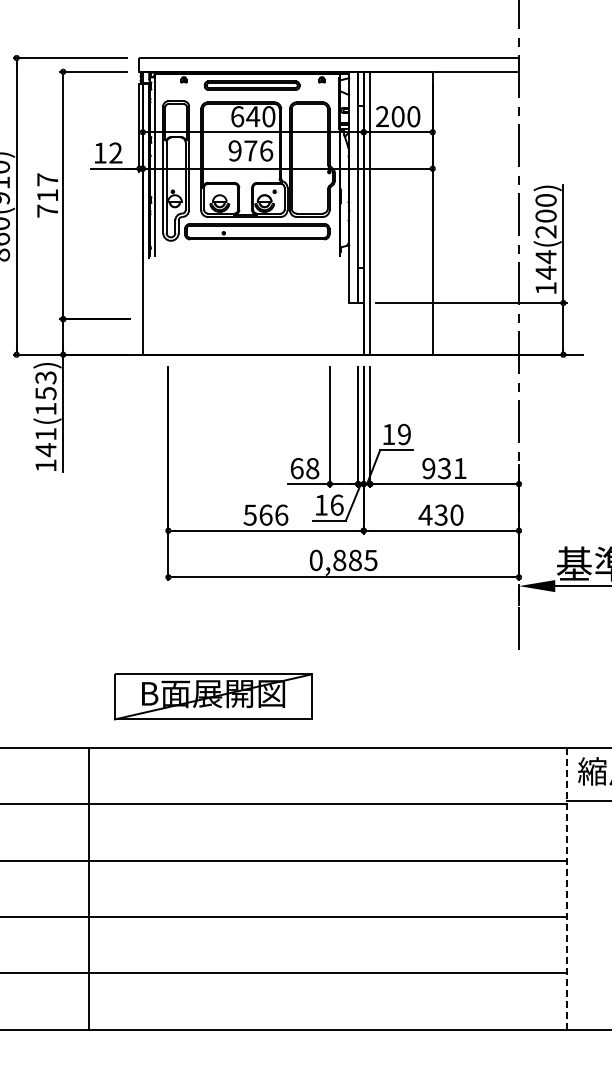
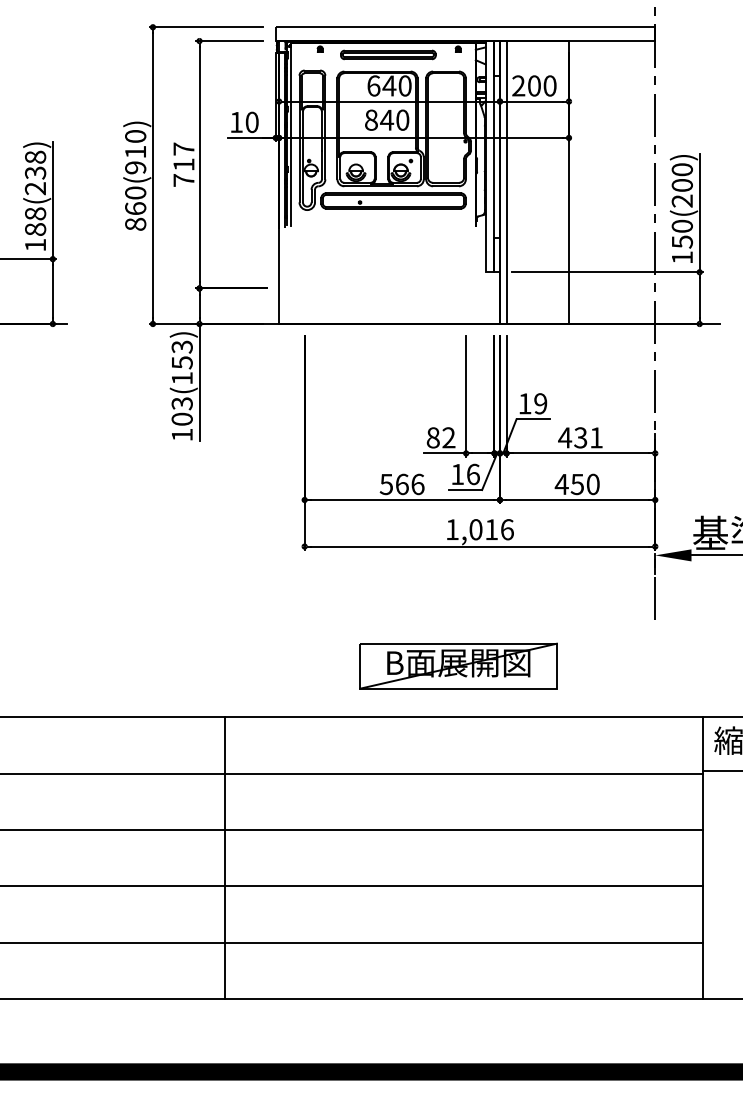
text: (251, 150) -> (387, 119), 976 -> 840
text: (115, 153) -> (251, 122), 12 -> 10
text: (546, 265) -> (682, 234), 144(200) -> 150(200)
text: (45, 442) -> (181, 411), 141(153) -> 103(153)
text: (304, 468) -> (440, 437), 68 -> 82
text: (429, 468) -> (565, 437), 931 -> 431
text: (441, 514) -> (577, 483), 430 -> 450
text: (343, 560) -> (479, 529), 0,885 -> 1,016
part: (213, 696) -> (458, 665), moved
line: (567, 889) -> (703, 858), dashed -> solid

